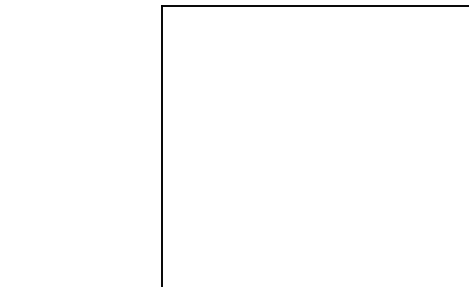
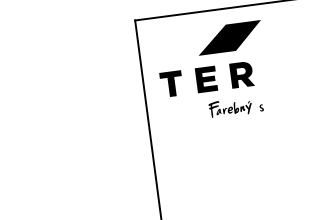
part: (252, 84) -> (213, 72), added

